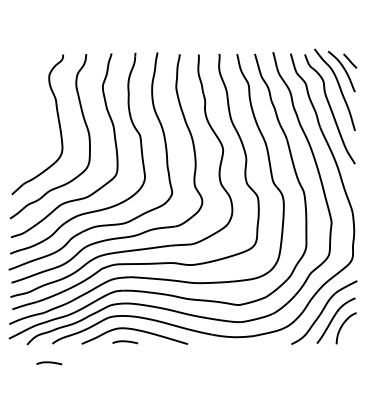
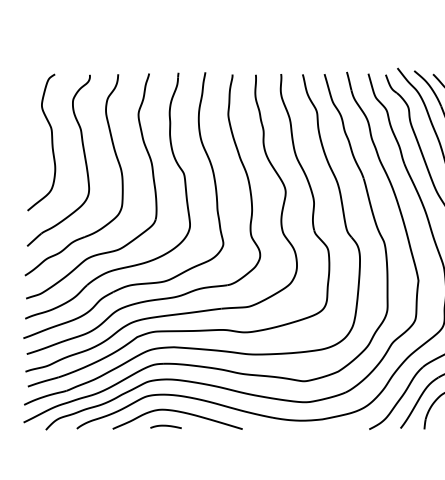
curve: (31, 109) -> (51, 142), added
curve: (49, 363) -> (73, 452), removed

